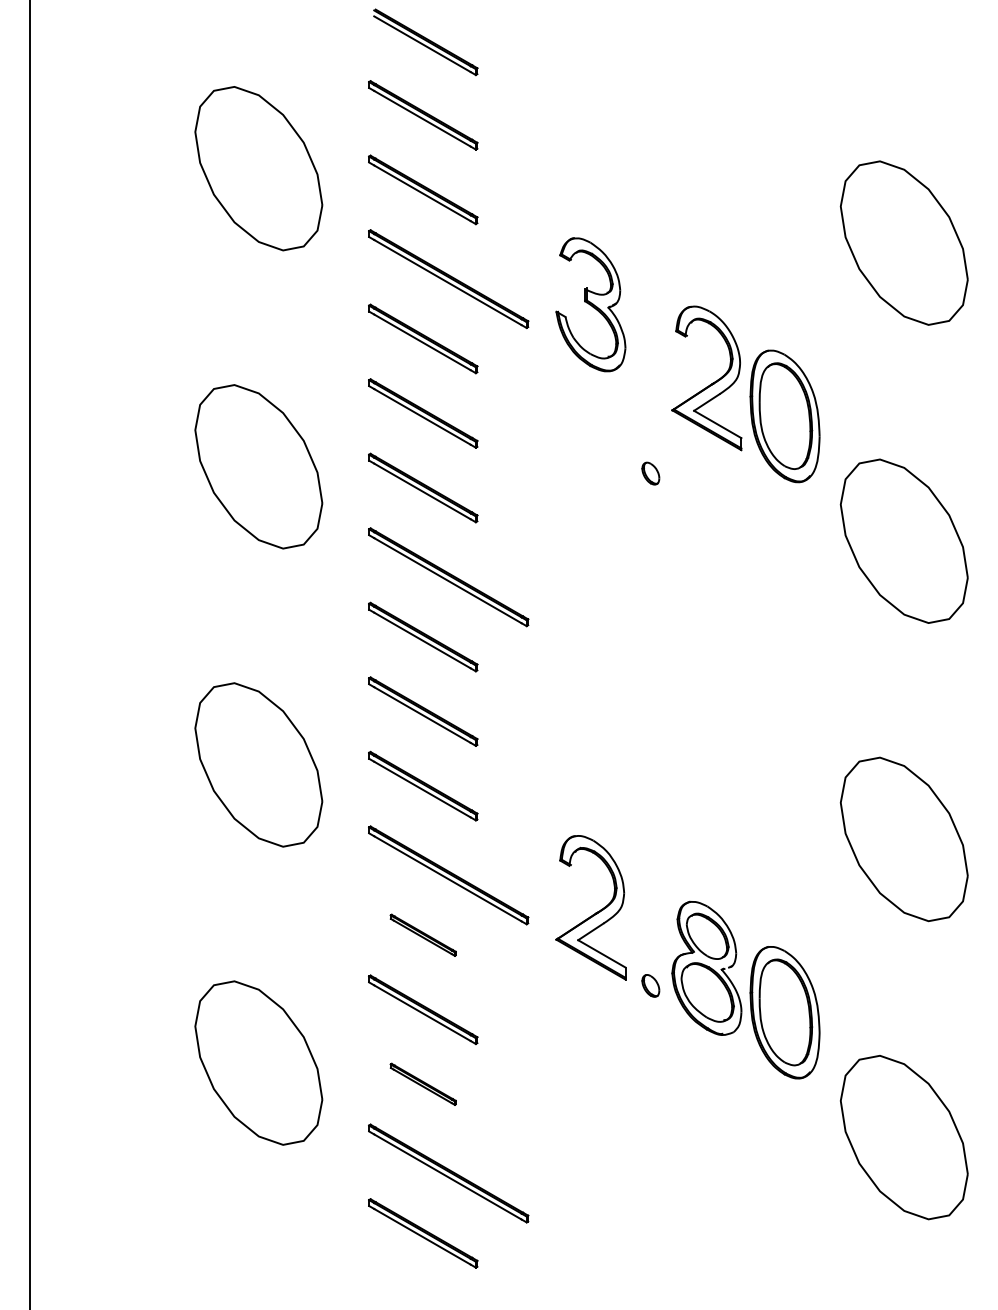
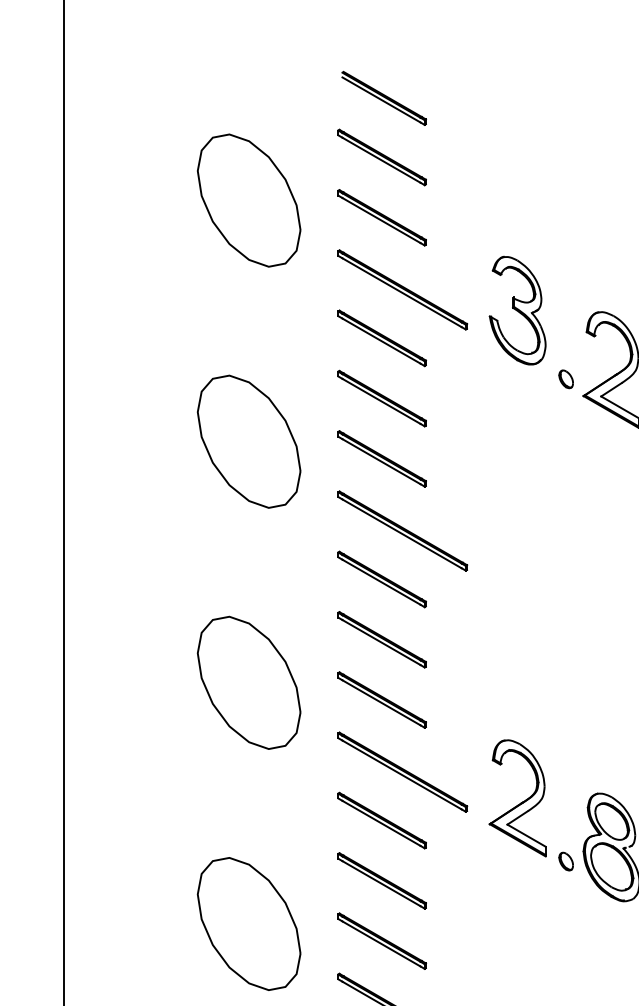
part: (650, 473) -> (565, 379), moved
part: (423, 935) -> (382, 820), size x1.67
part: (423, 1084) -> (382, 941), size x1.67

